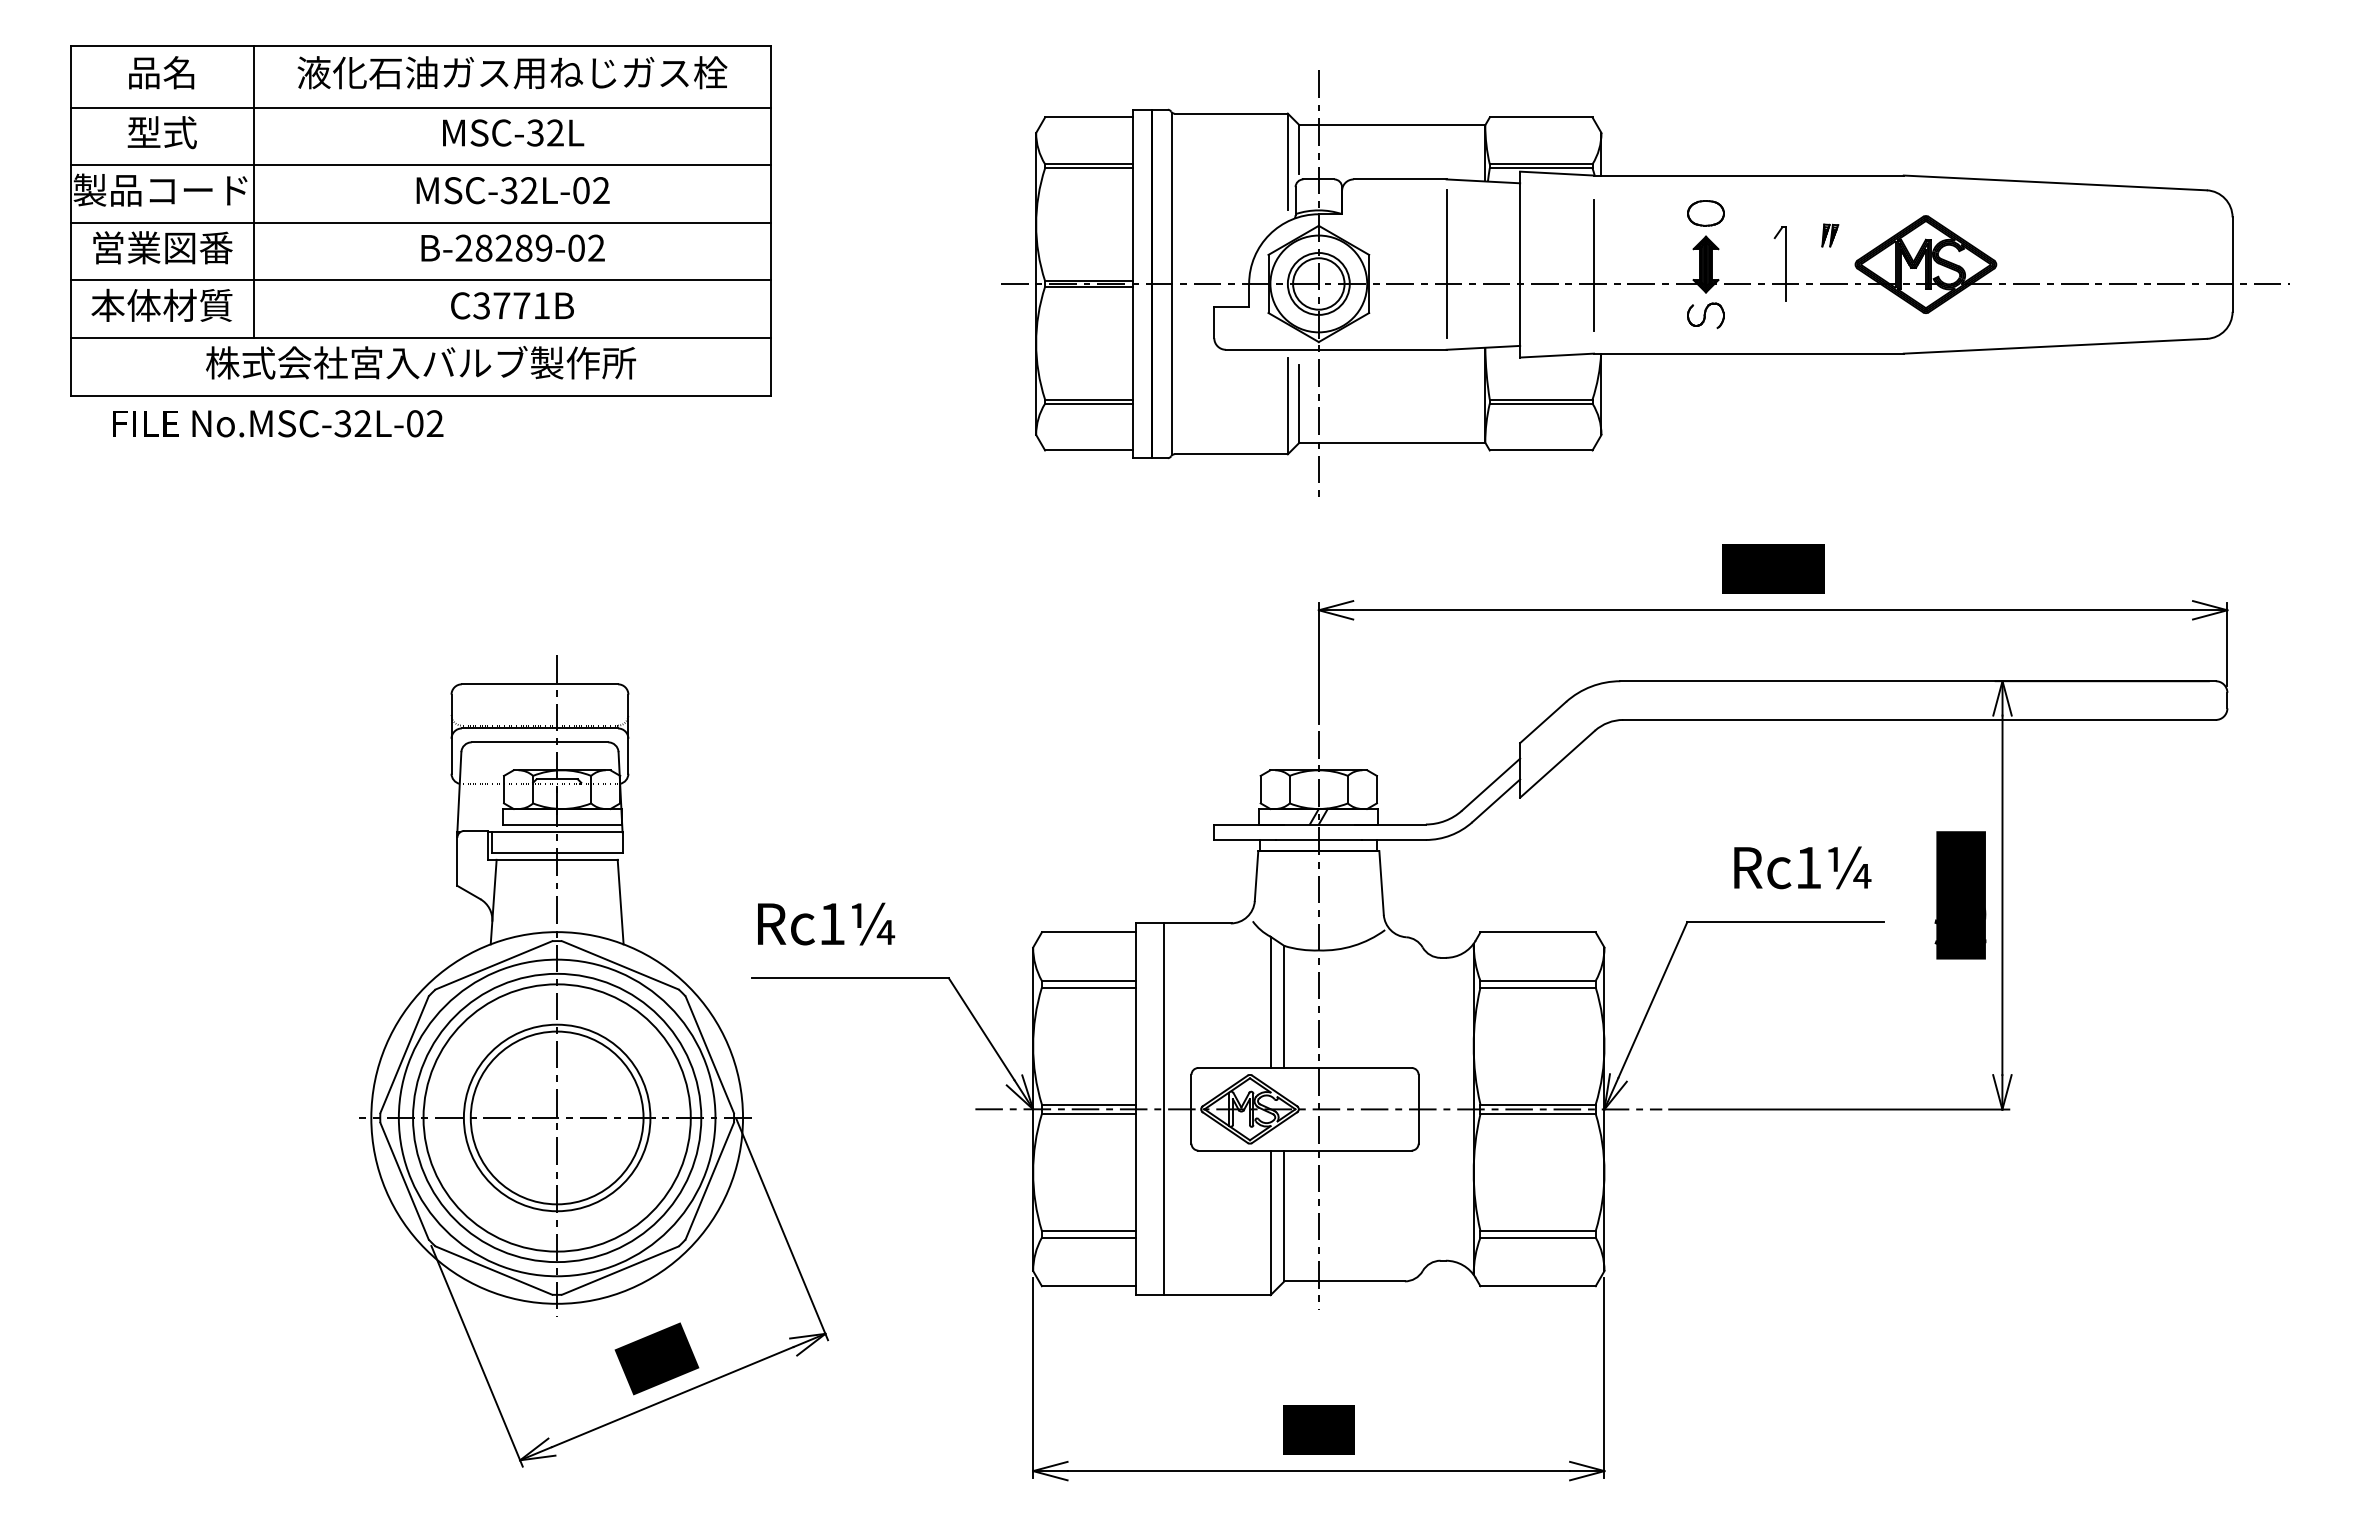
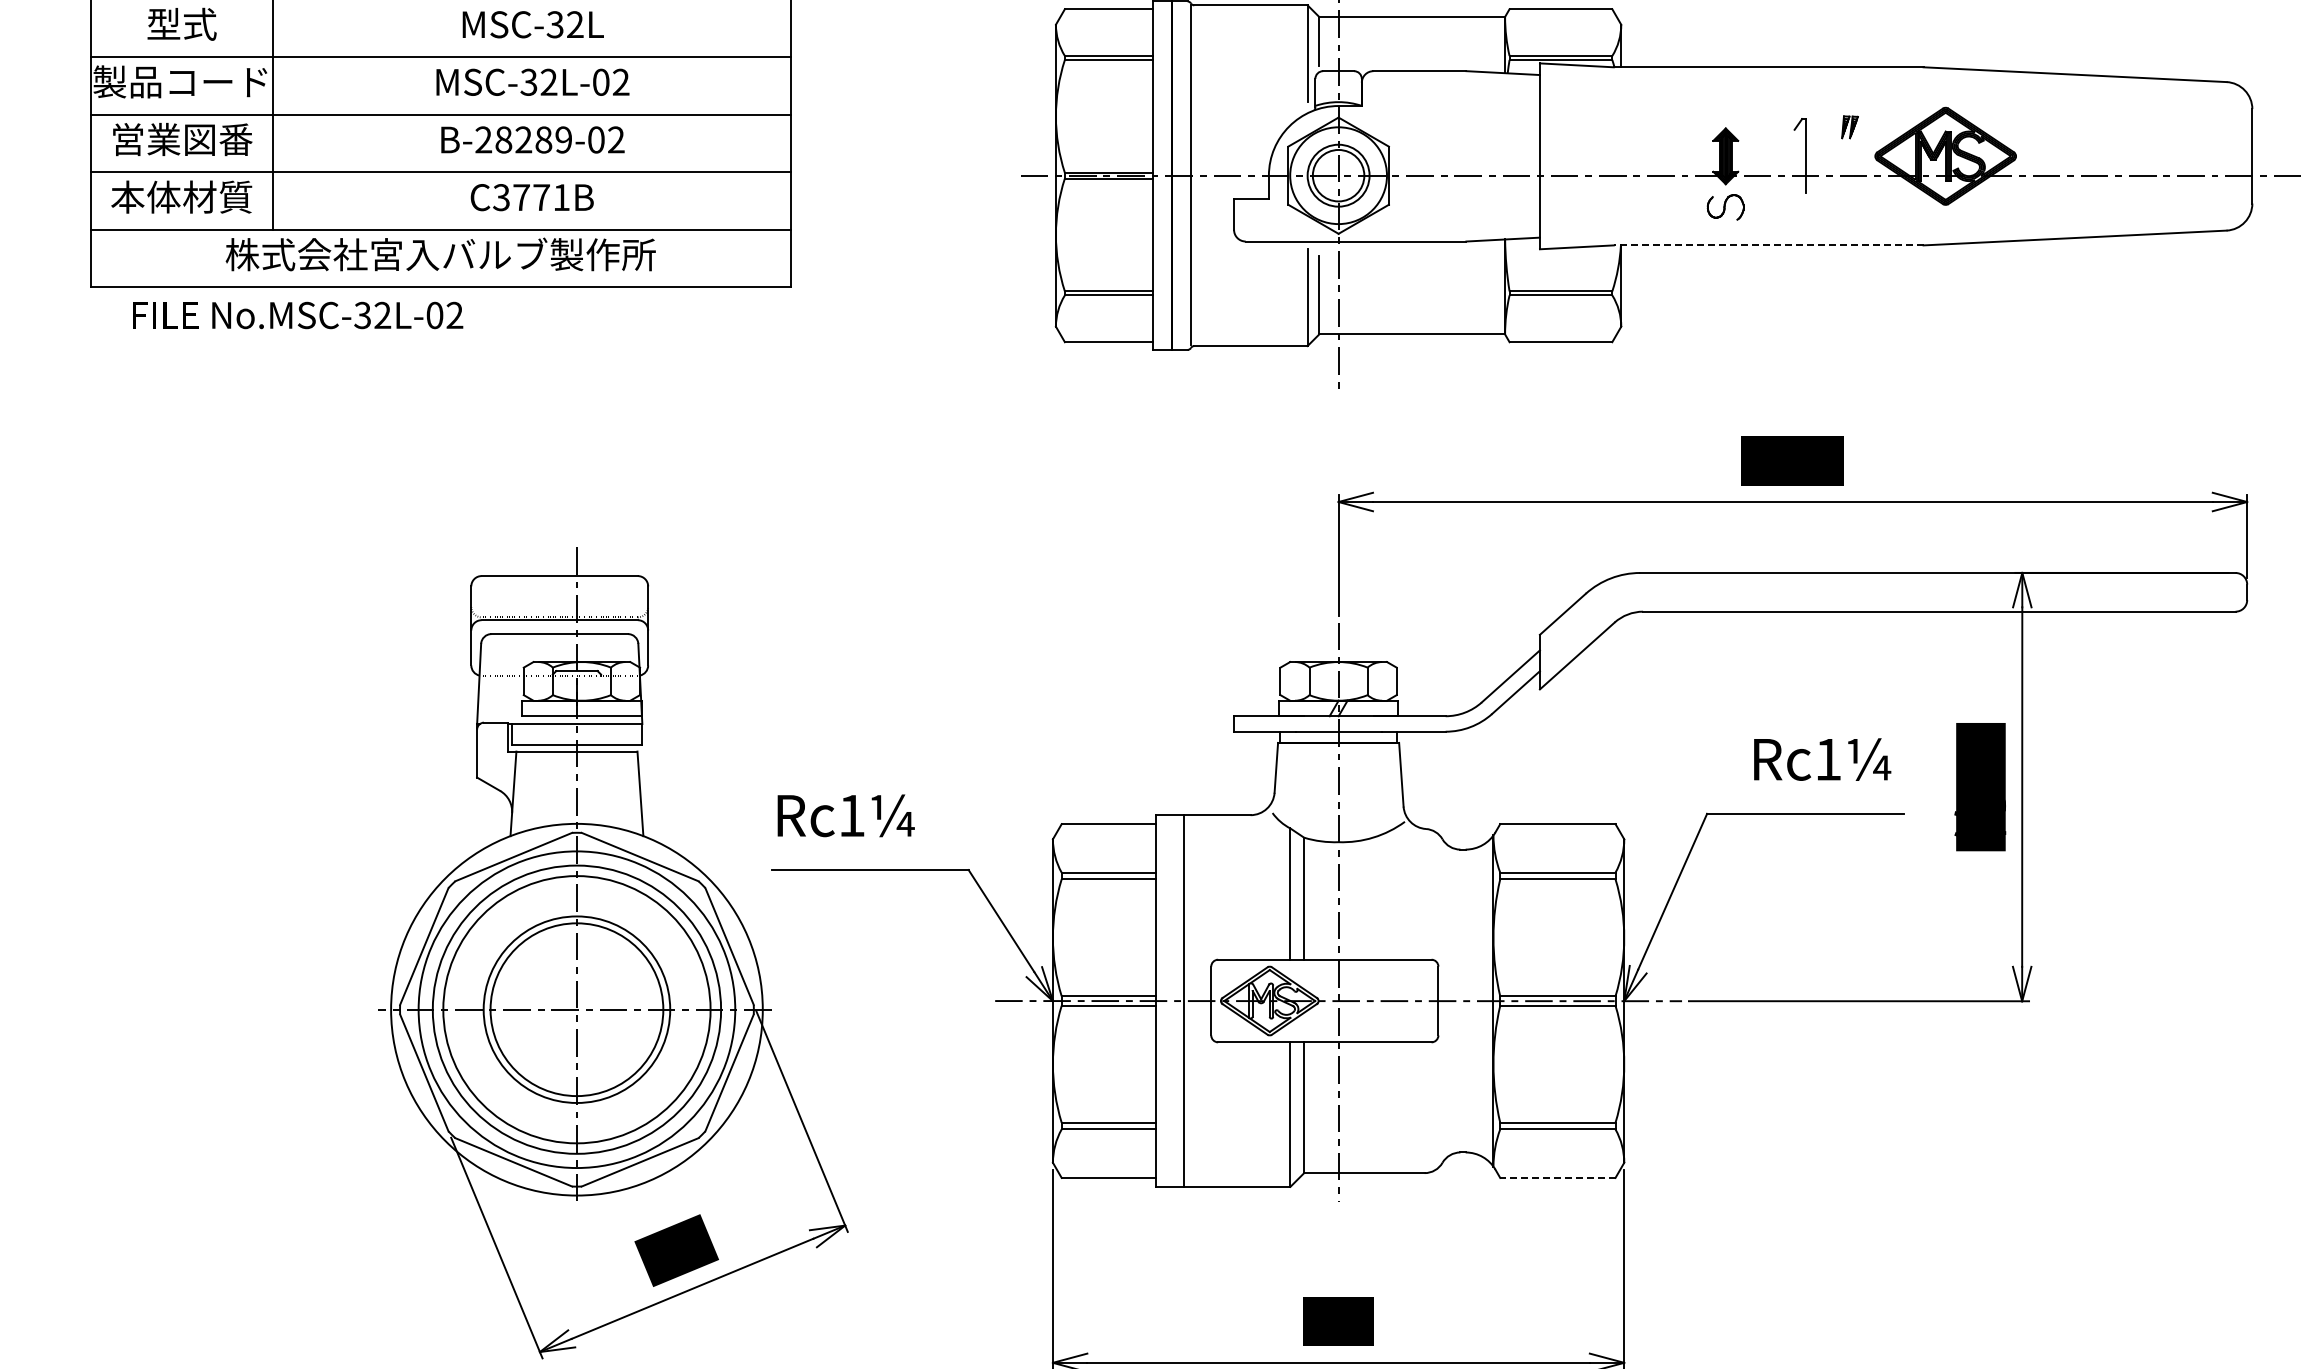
part: (1705, 213) -> (1725, 105), removed
line: (1446, 264) -> (1466, 156), removed
line: (1593, 265) -> (1613, 157), removed
line: (1748, 353) -> (1768, 245), solid -> dashed
line: (1538, 1286) -> (1558, 1178), solid -> dashed

